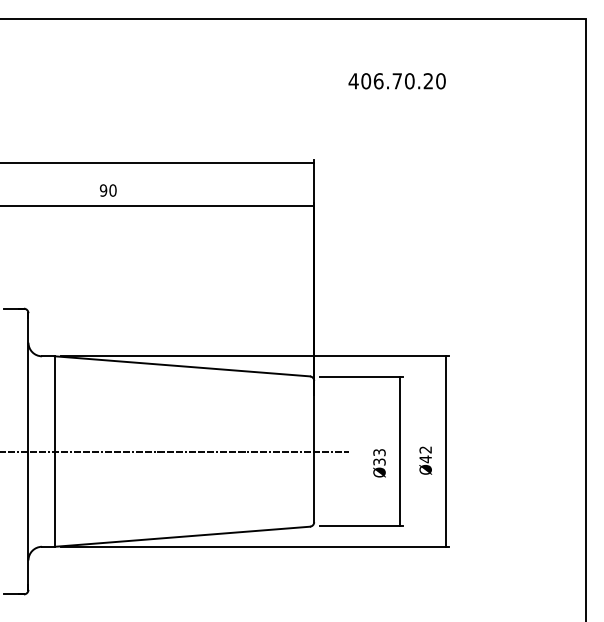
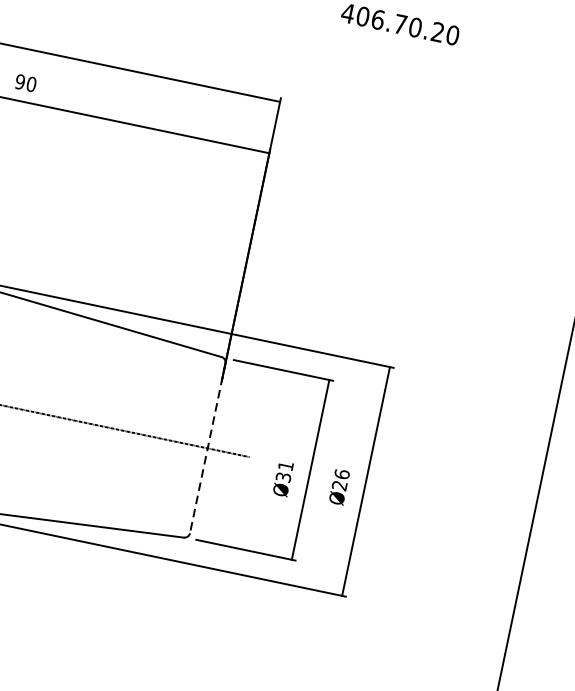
line: (314, 451) -> (208, 448), solid -> dashed
text: (379, 452) -> (285, 465), Ø33 -> Ø31
text: (425, 454) -> (340, 479), Ø42 -> Ø26

